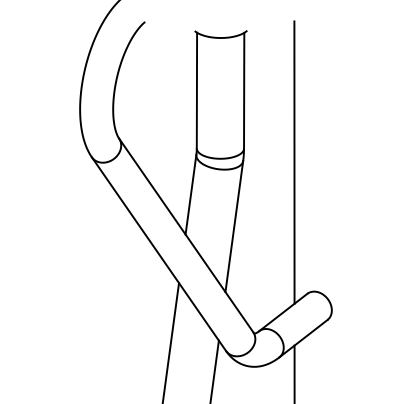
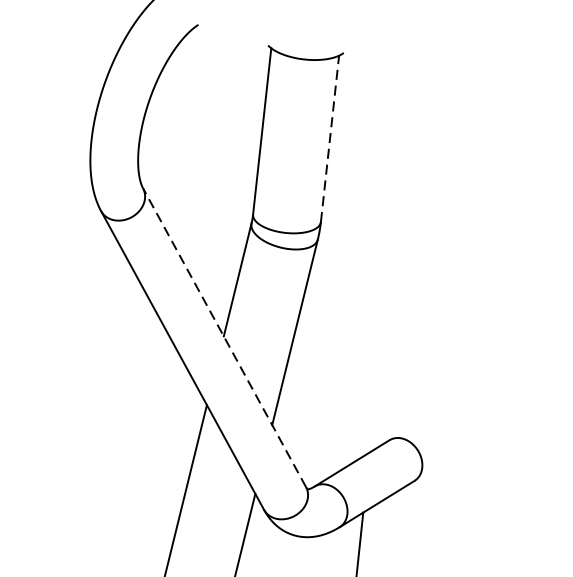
line: (244, 90) -> (330, 138), solid -> dashed
line: (294, 162) -> (391, 249), removed
line: (186, 235) -> (224, 337), solid -> dashed

